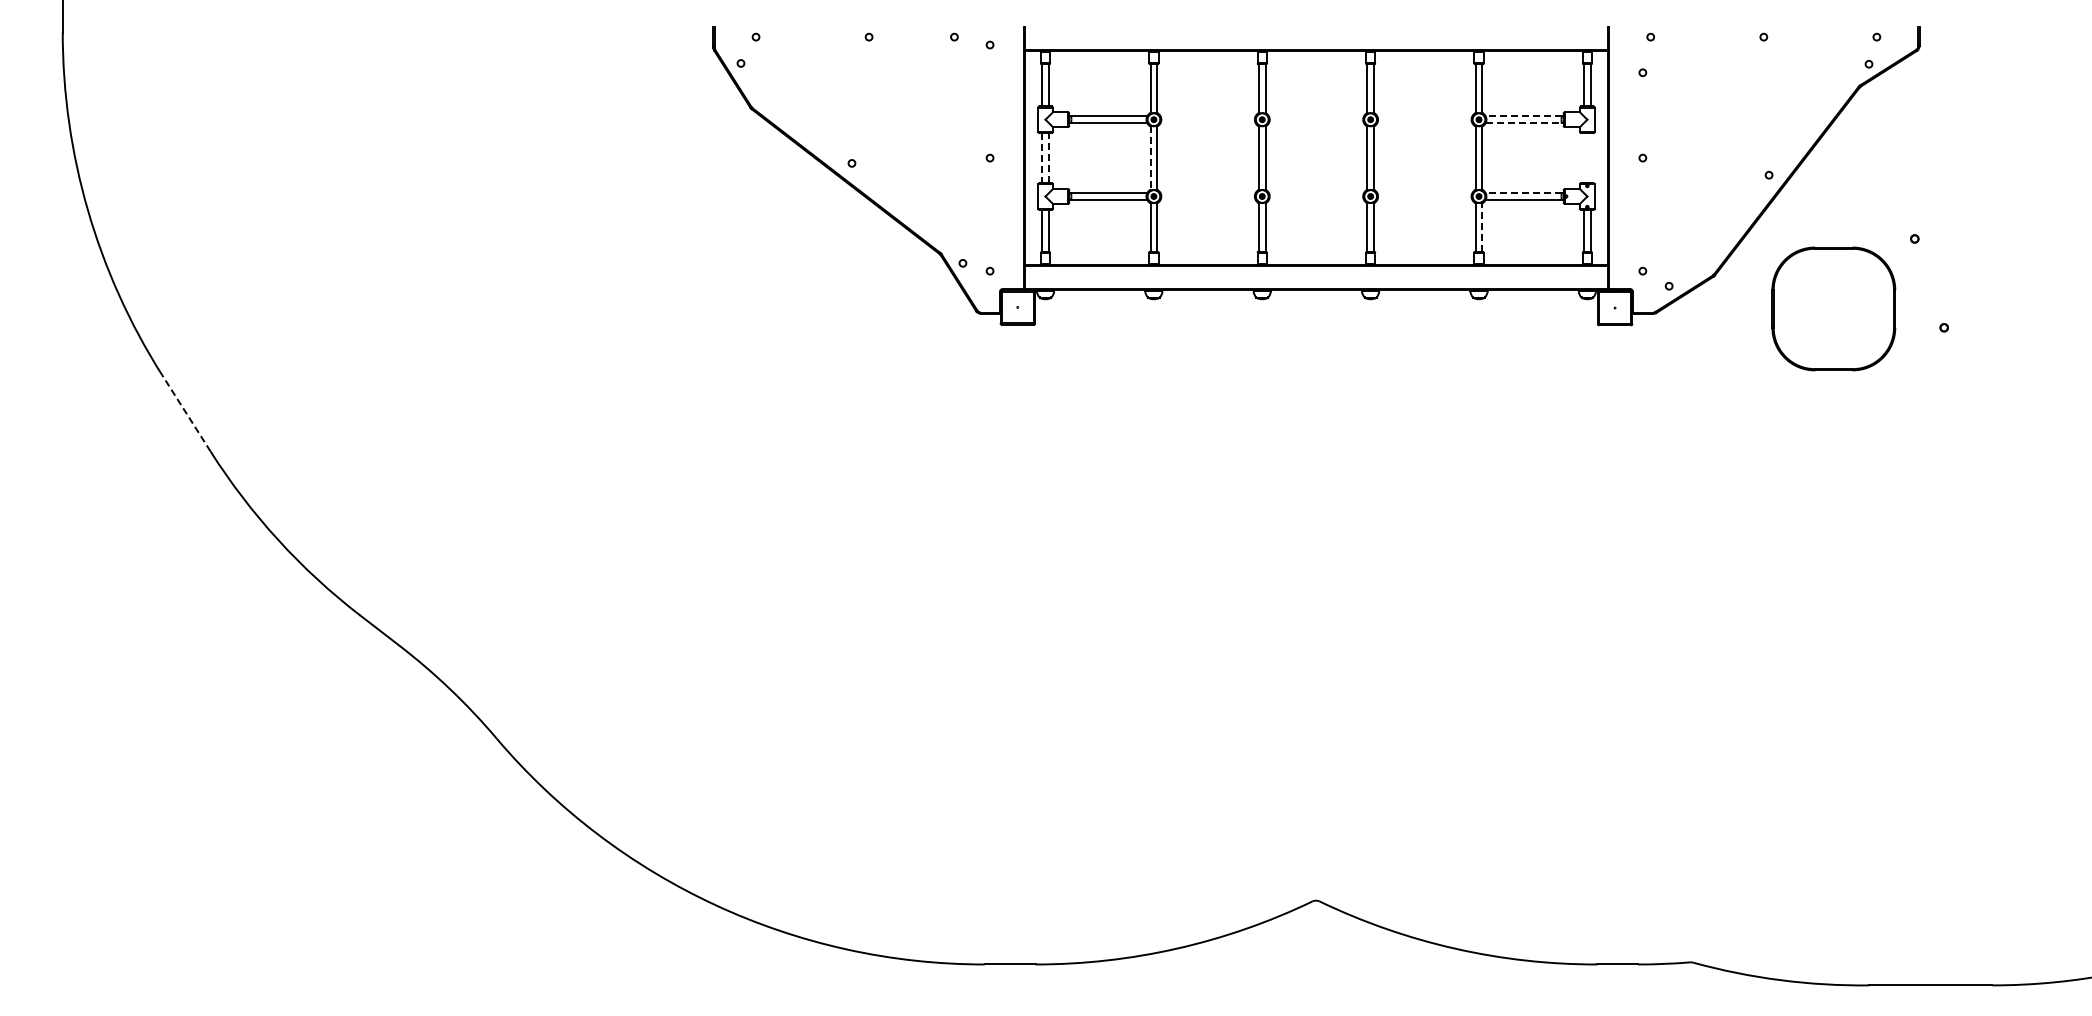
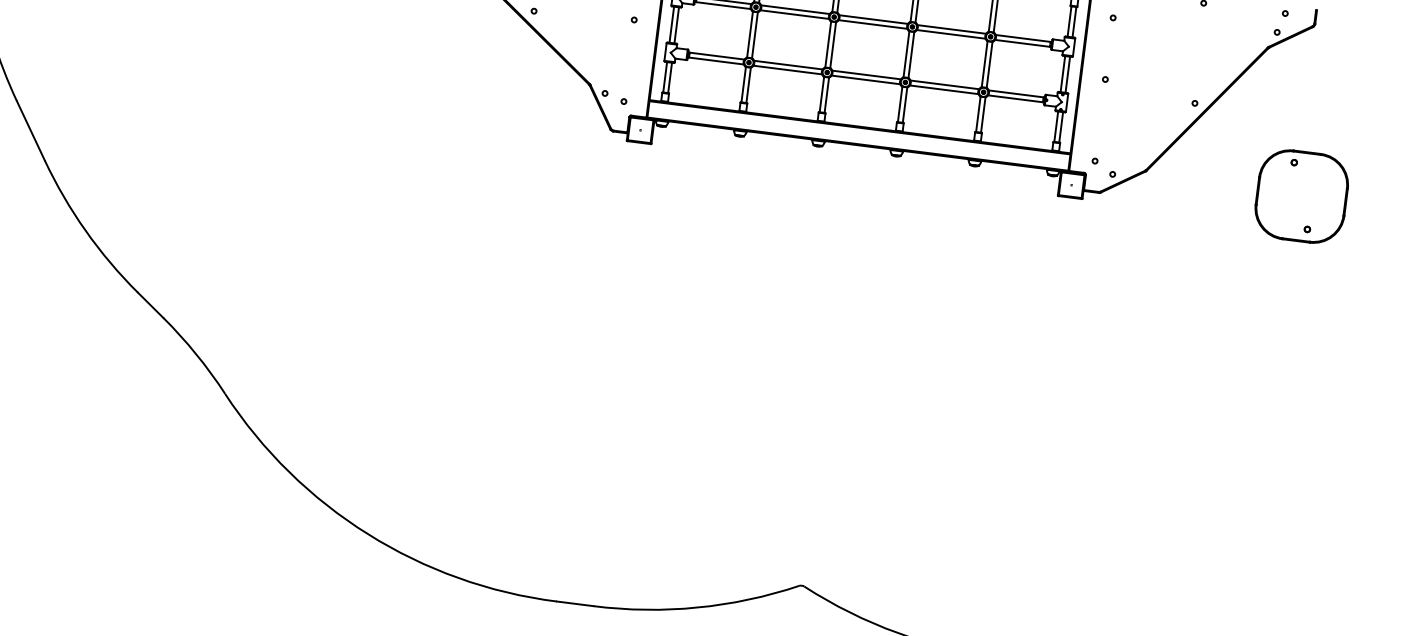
line: (1207, 116) -> (794, 9), added
line: (1315, 116) -> (872, 19), added
line: (1424, 116) -> (951, 29), added
line: (1523, 116) -> (1023, 38), dashed -> solid
line: (1207, 123) -> (794, 14), added
line: (1315, 123) -> (872, 24), added
line: (1424, 123) -> (950, 34), added
line: (1524, 123) -> (1023, 43), dashed -> solid
line: (1042, 158) -> (672, 25), dashed -> solid
line: (1048, 158) -> (676, 25), dashed -> solid
line: (1150, 158) -> (749, 34), dashed -> solid
line: (1583, 158) -> (1062, 74), added
line: (1590, 158) -> (1067, 75), added
line: (1207, 193) -> (787, 65), added
line: (1315, 193) -> (865, 75), added
line: (1424, 193) -> (944, 85), added
line: (1523, 193) -> (1016, 94), dashed -> solid
line: (1207, 199) -> (787, 69), added
line: (1315, 199) -> (865, 79), added
line: (1424, 199) -> (944, 89), added
line: (1482, 227) -> (983, 114), dashed -> solid
part: (1833, 308) -> (1301, 196), moved
line: (186, 412) -> (31, 130), dashed -> solid

